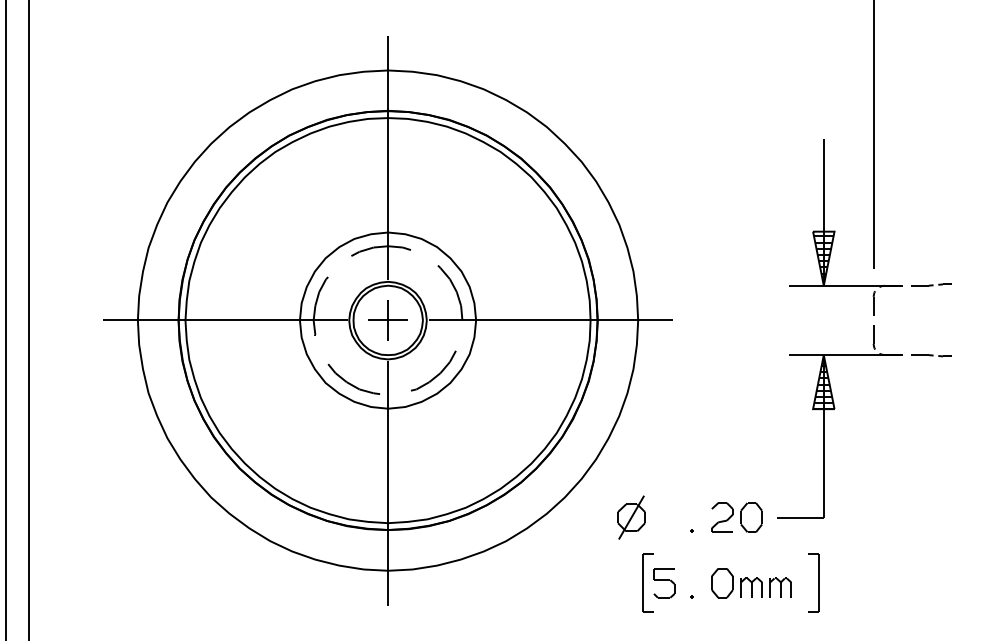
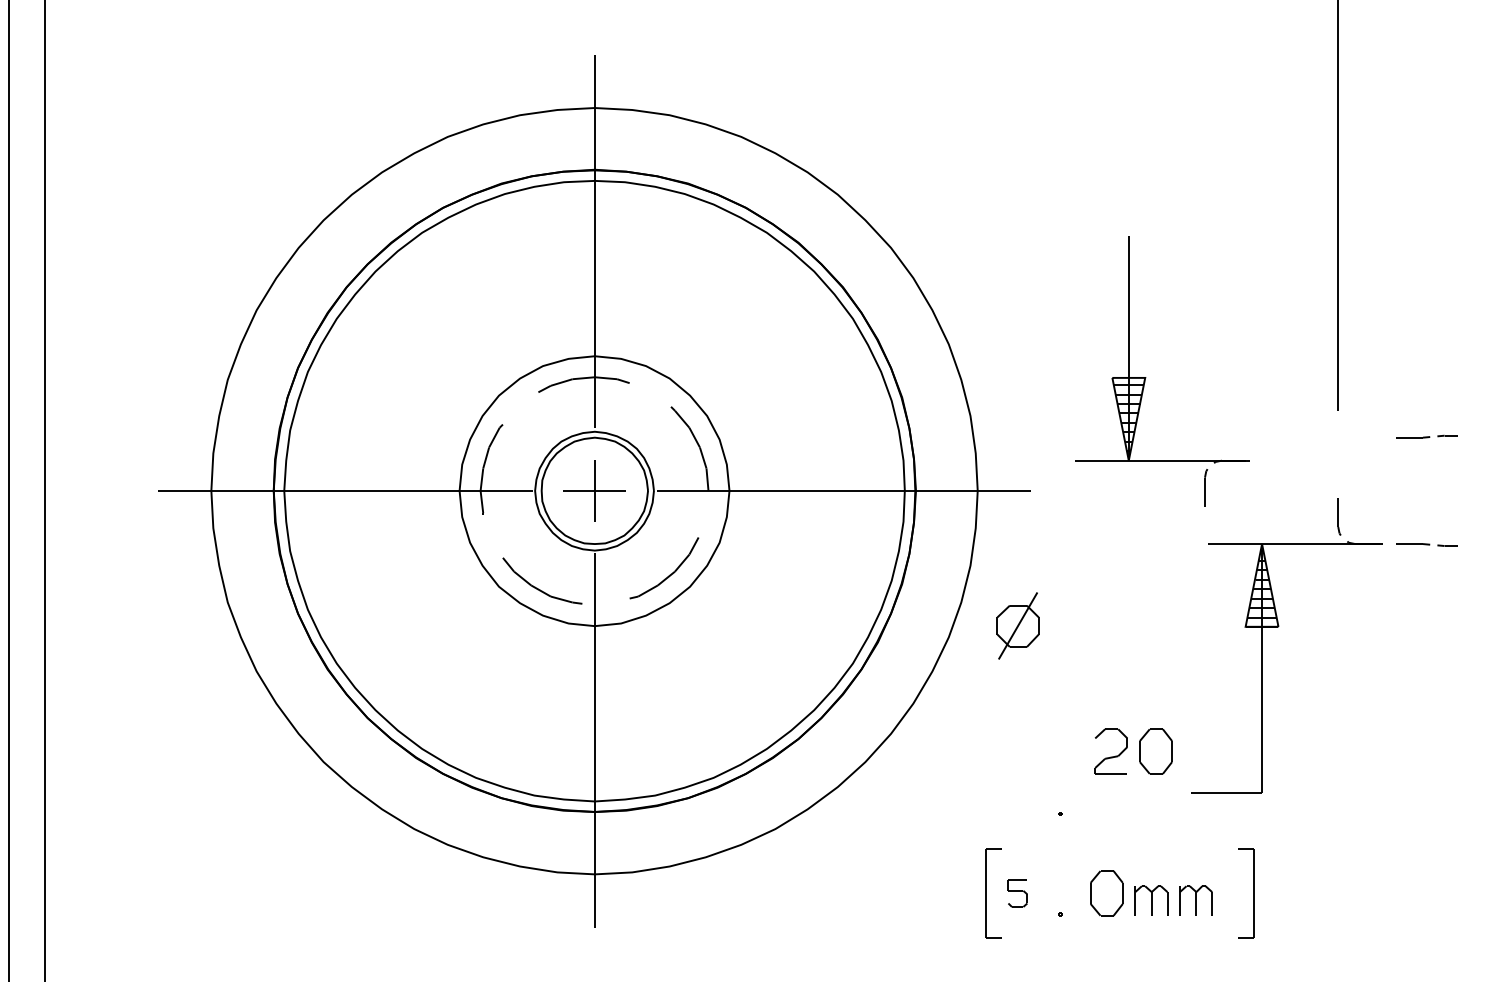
part: (835, 230) -> (1146, 376), moved
part: (631, 517) -> (1018, 625), moved
part: (736, 517) -> (1132, 751), moved
part: (664, 583) -> (1018, 893), size x0.6

